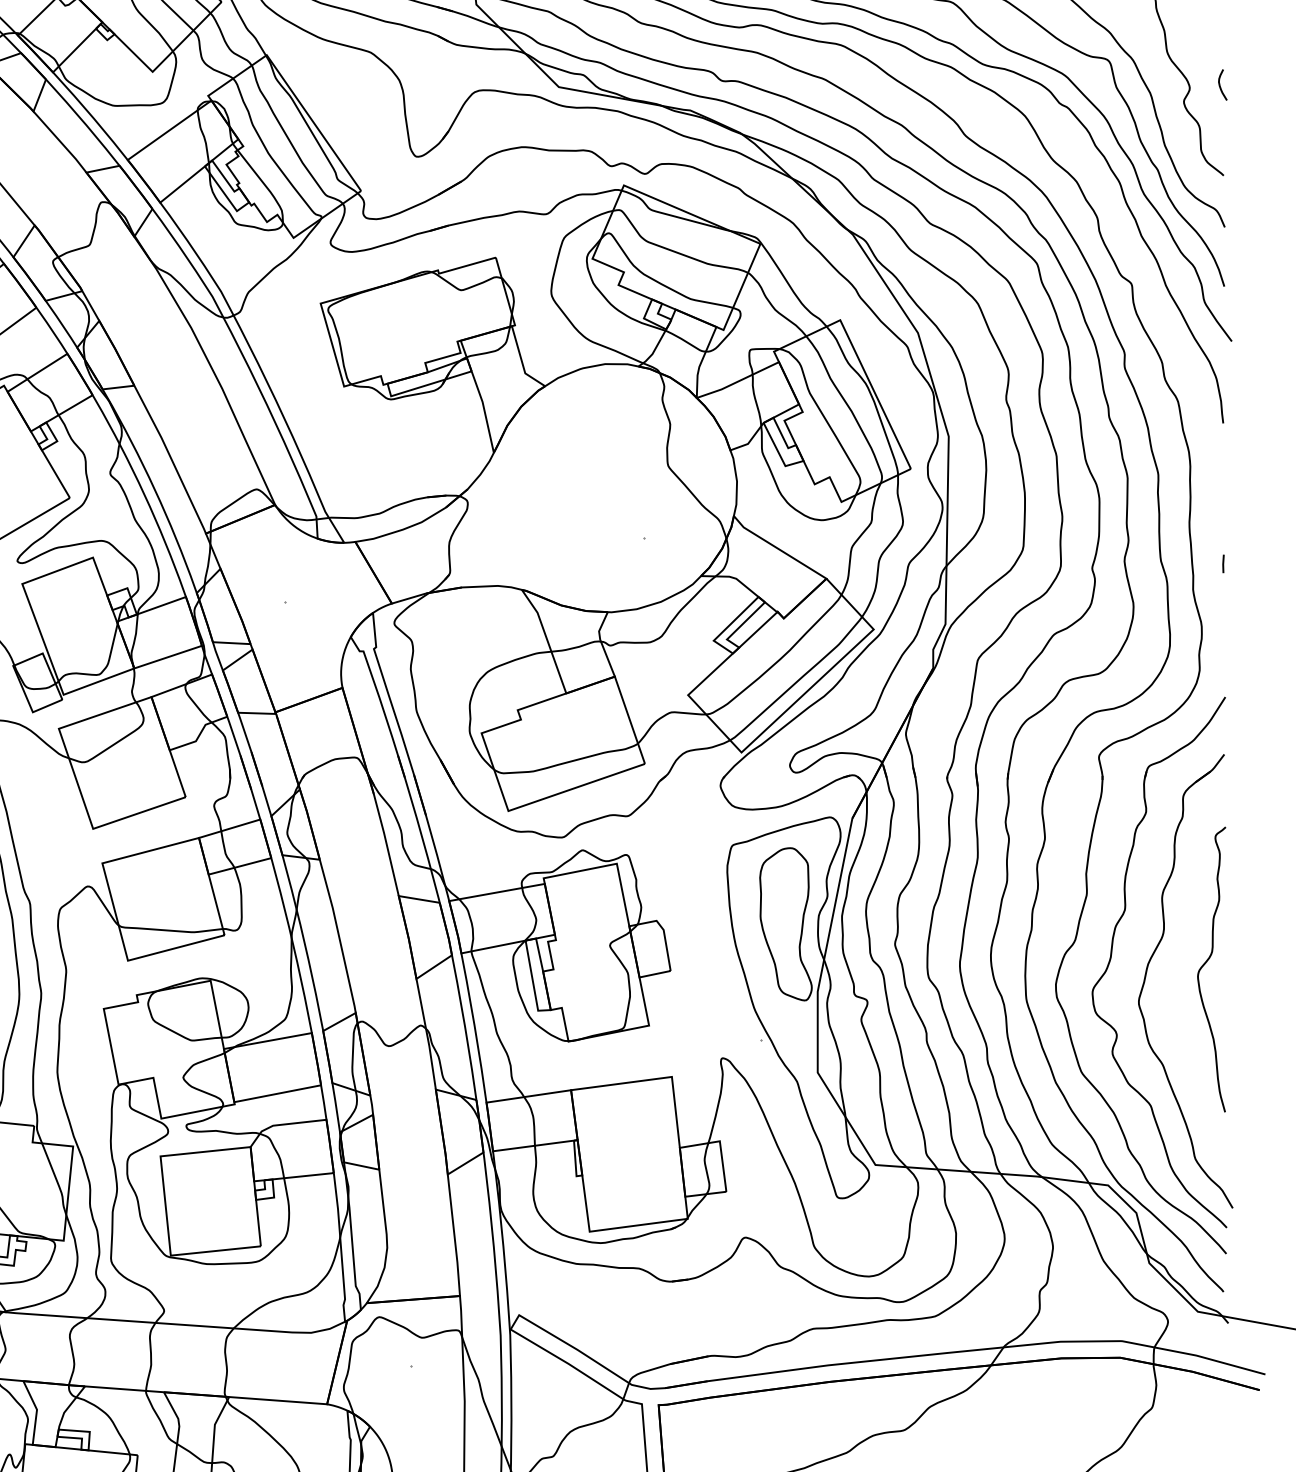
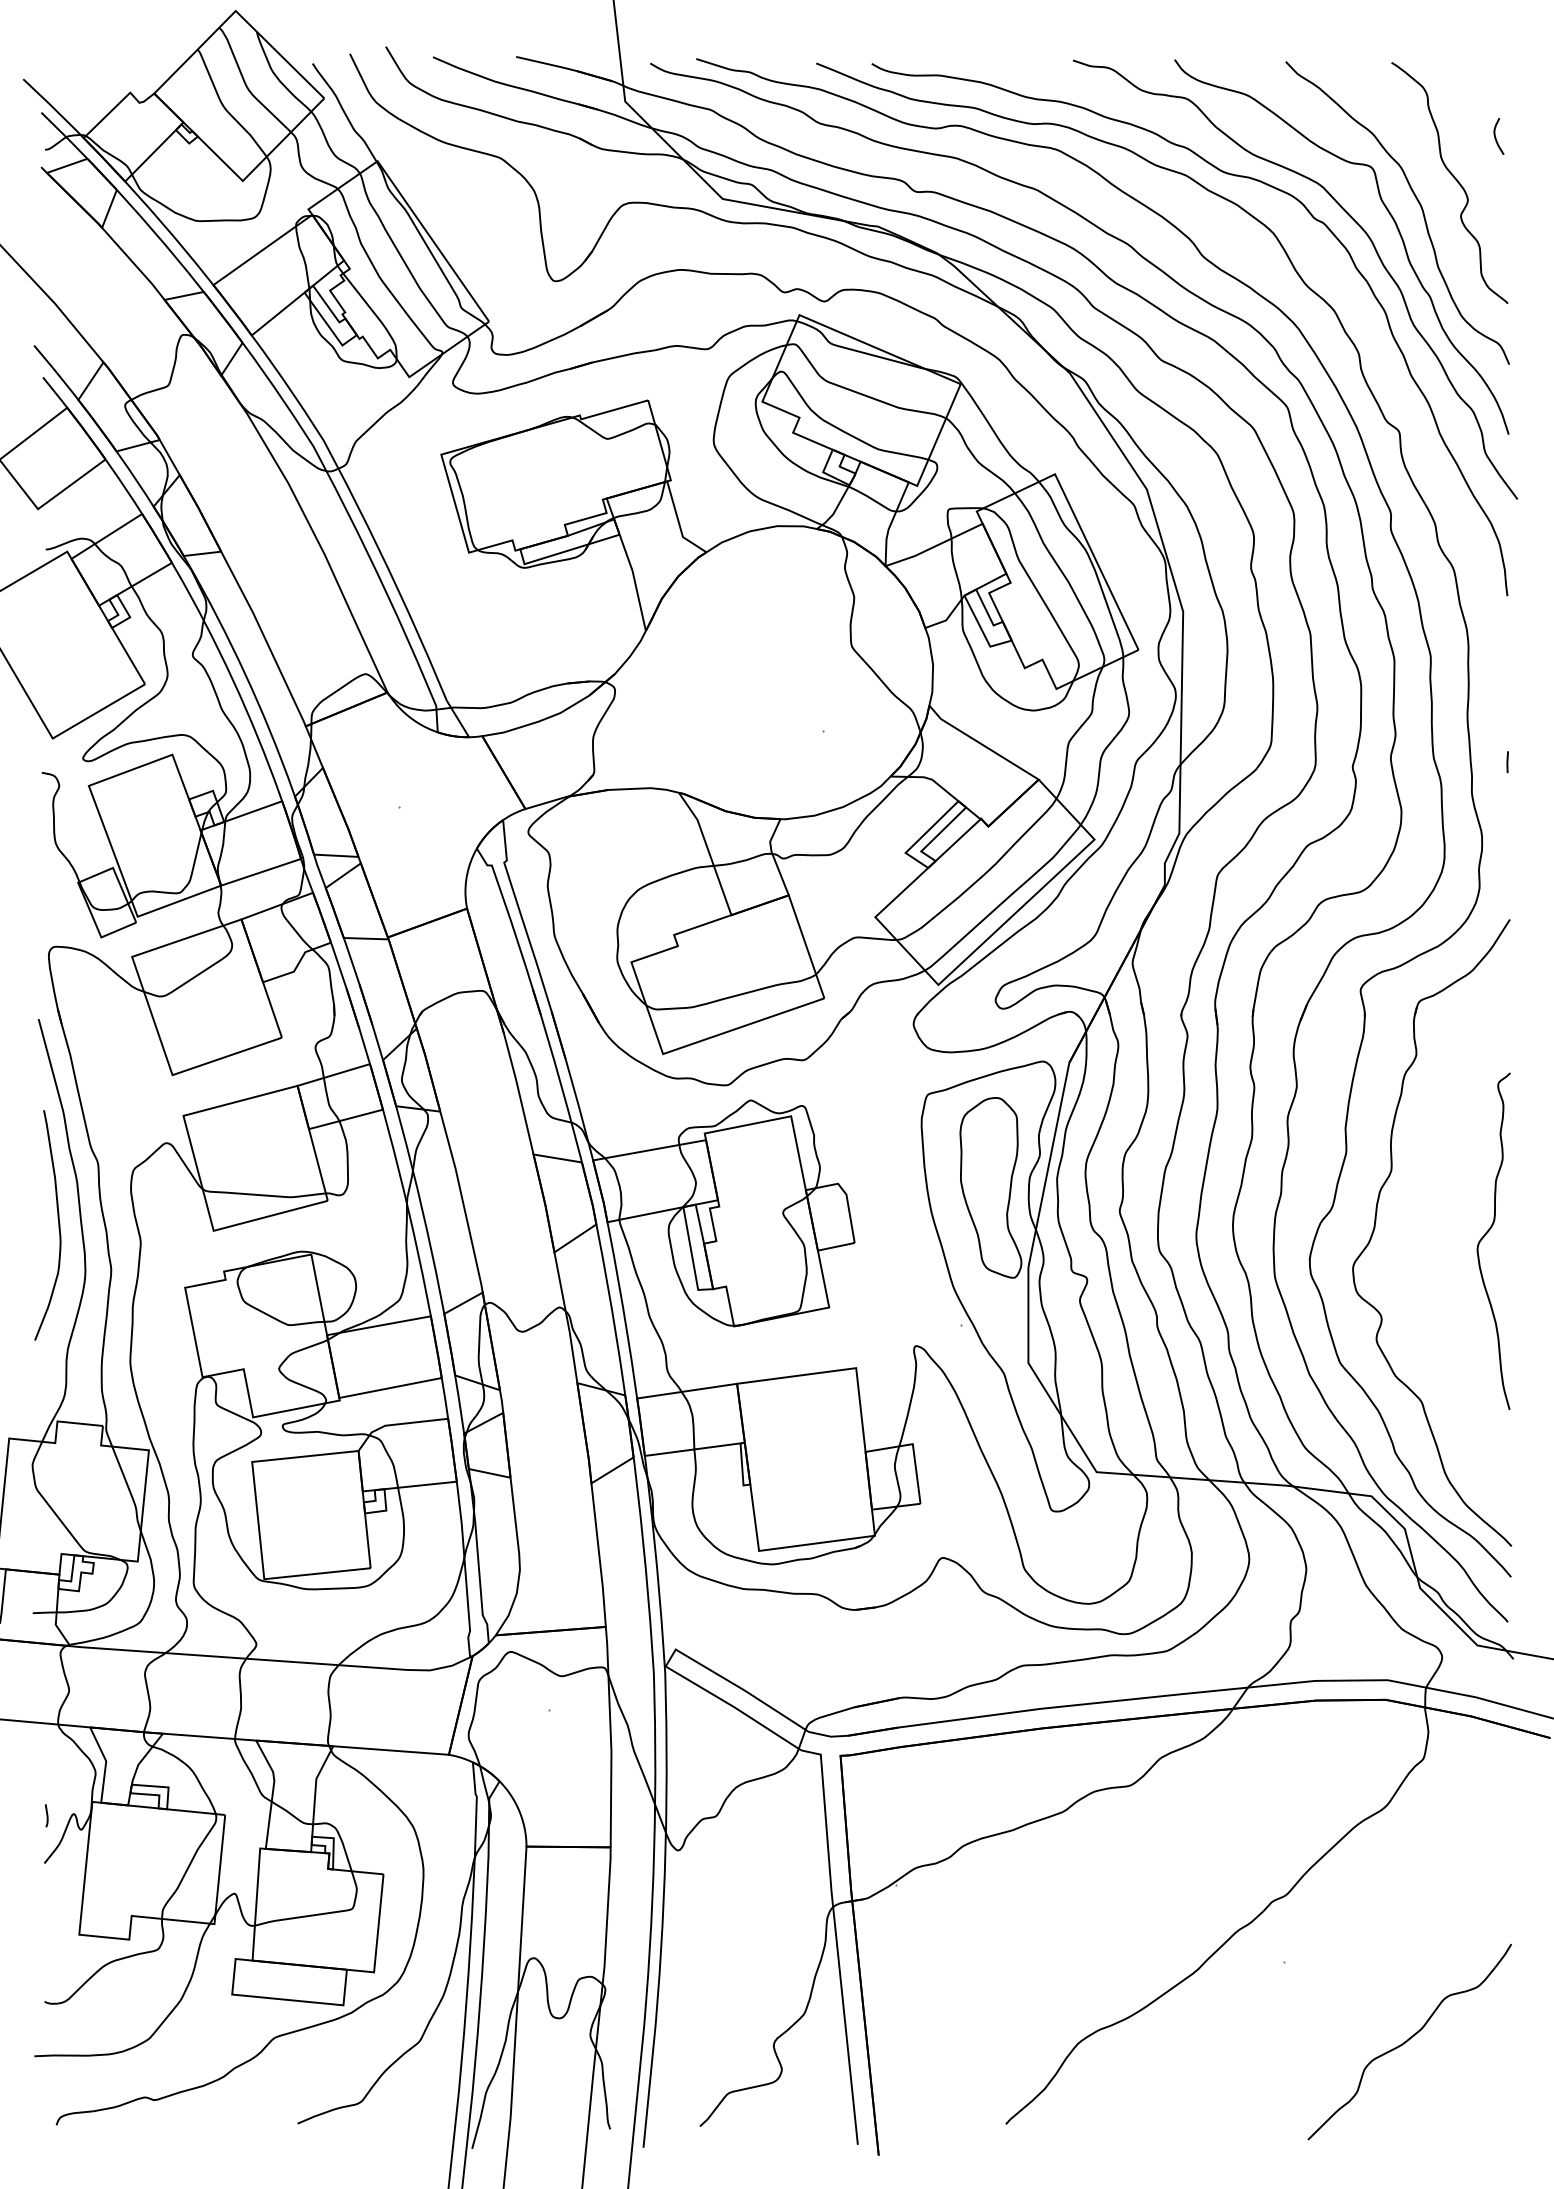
curve: (1220, 85) -> (1496, 137), moved
part: (1147, 973) -> (1417, 1245), removed

